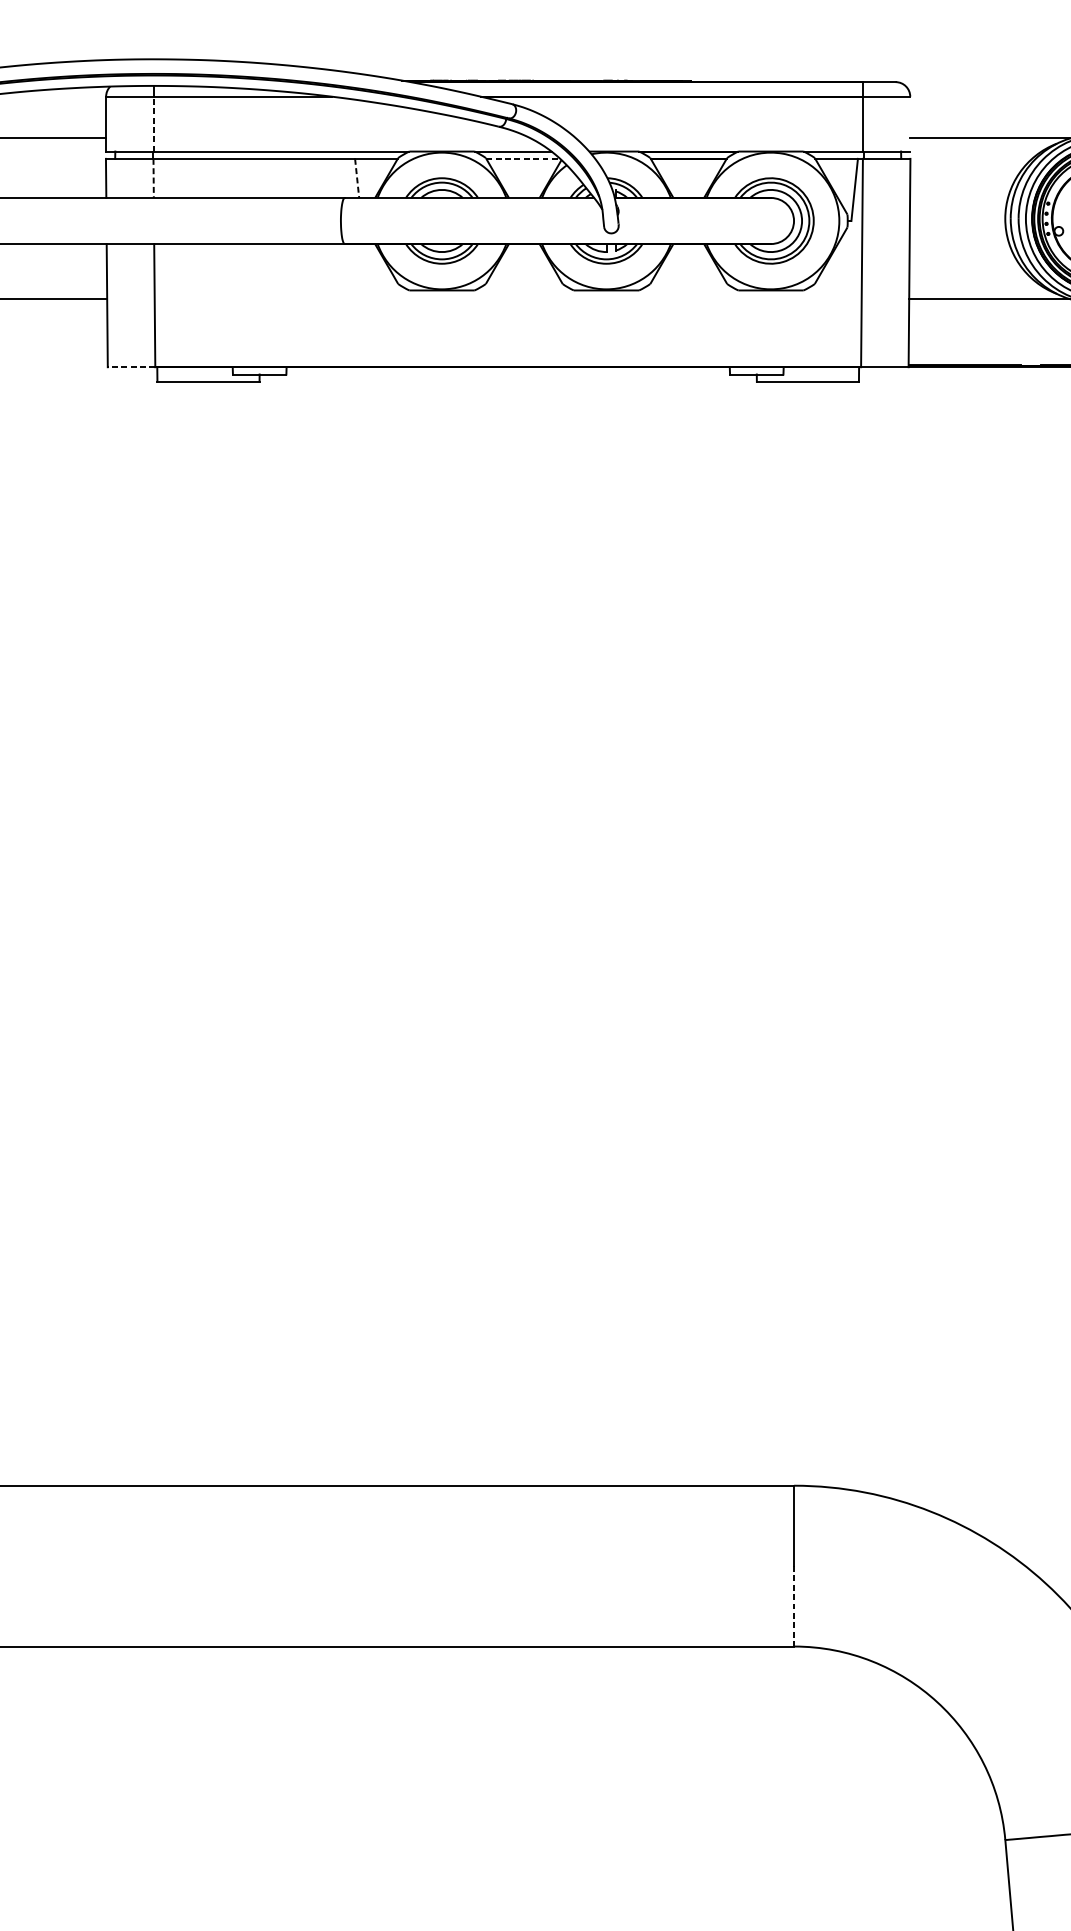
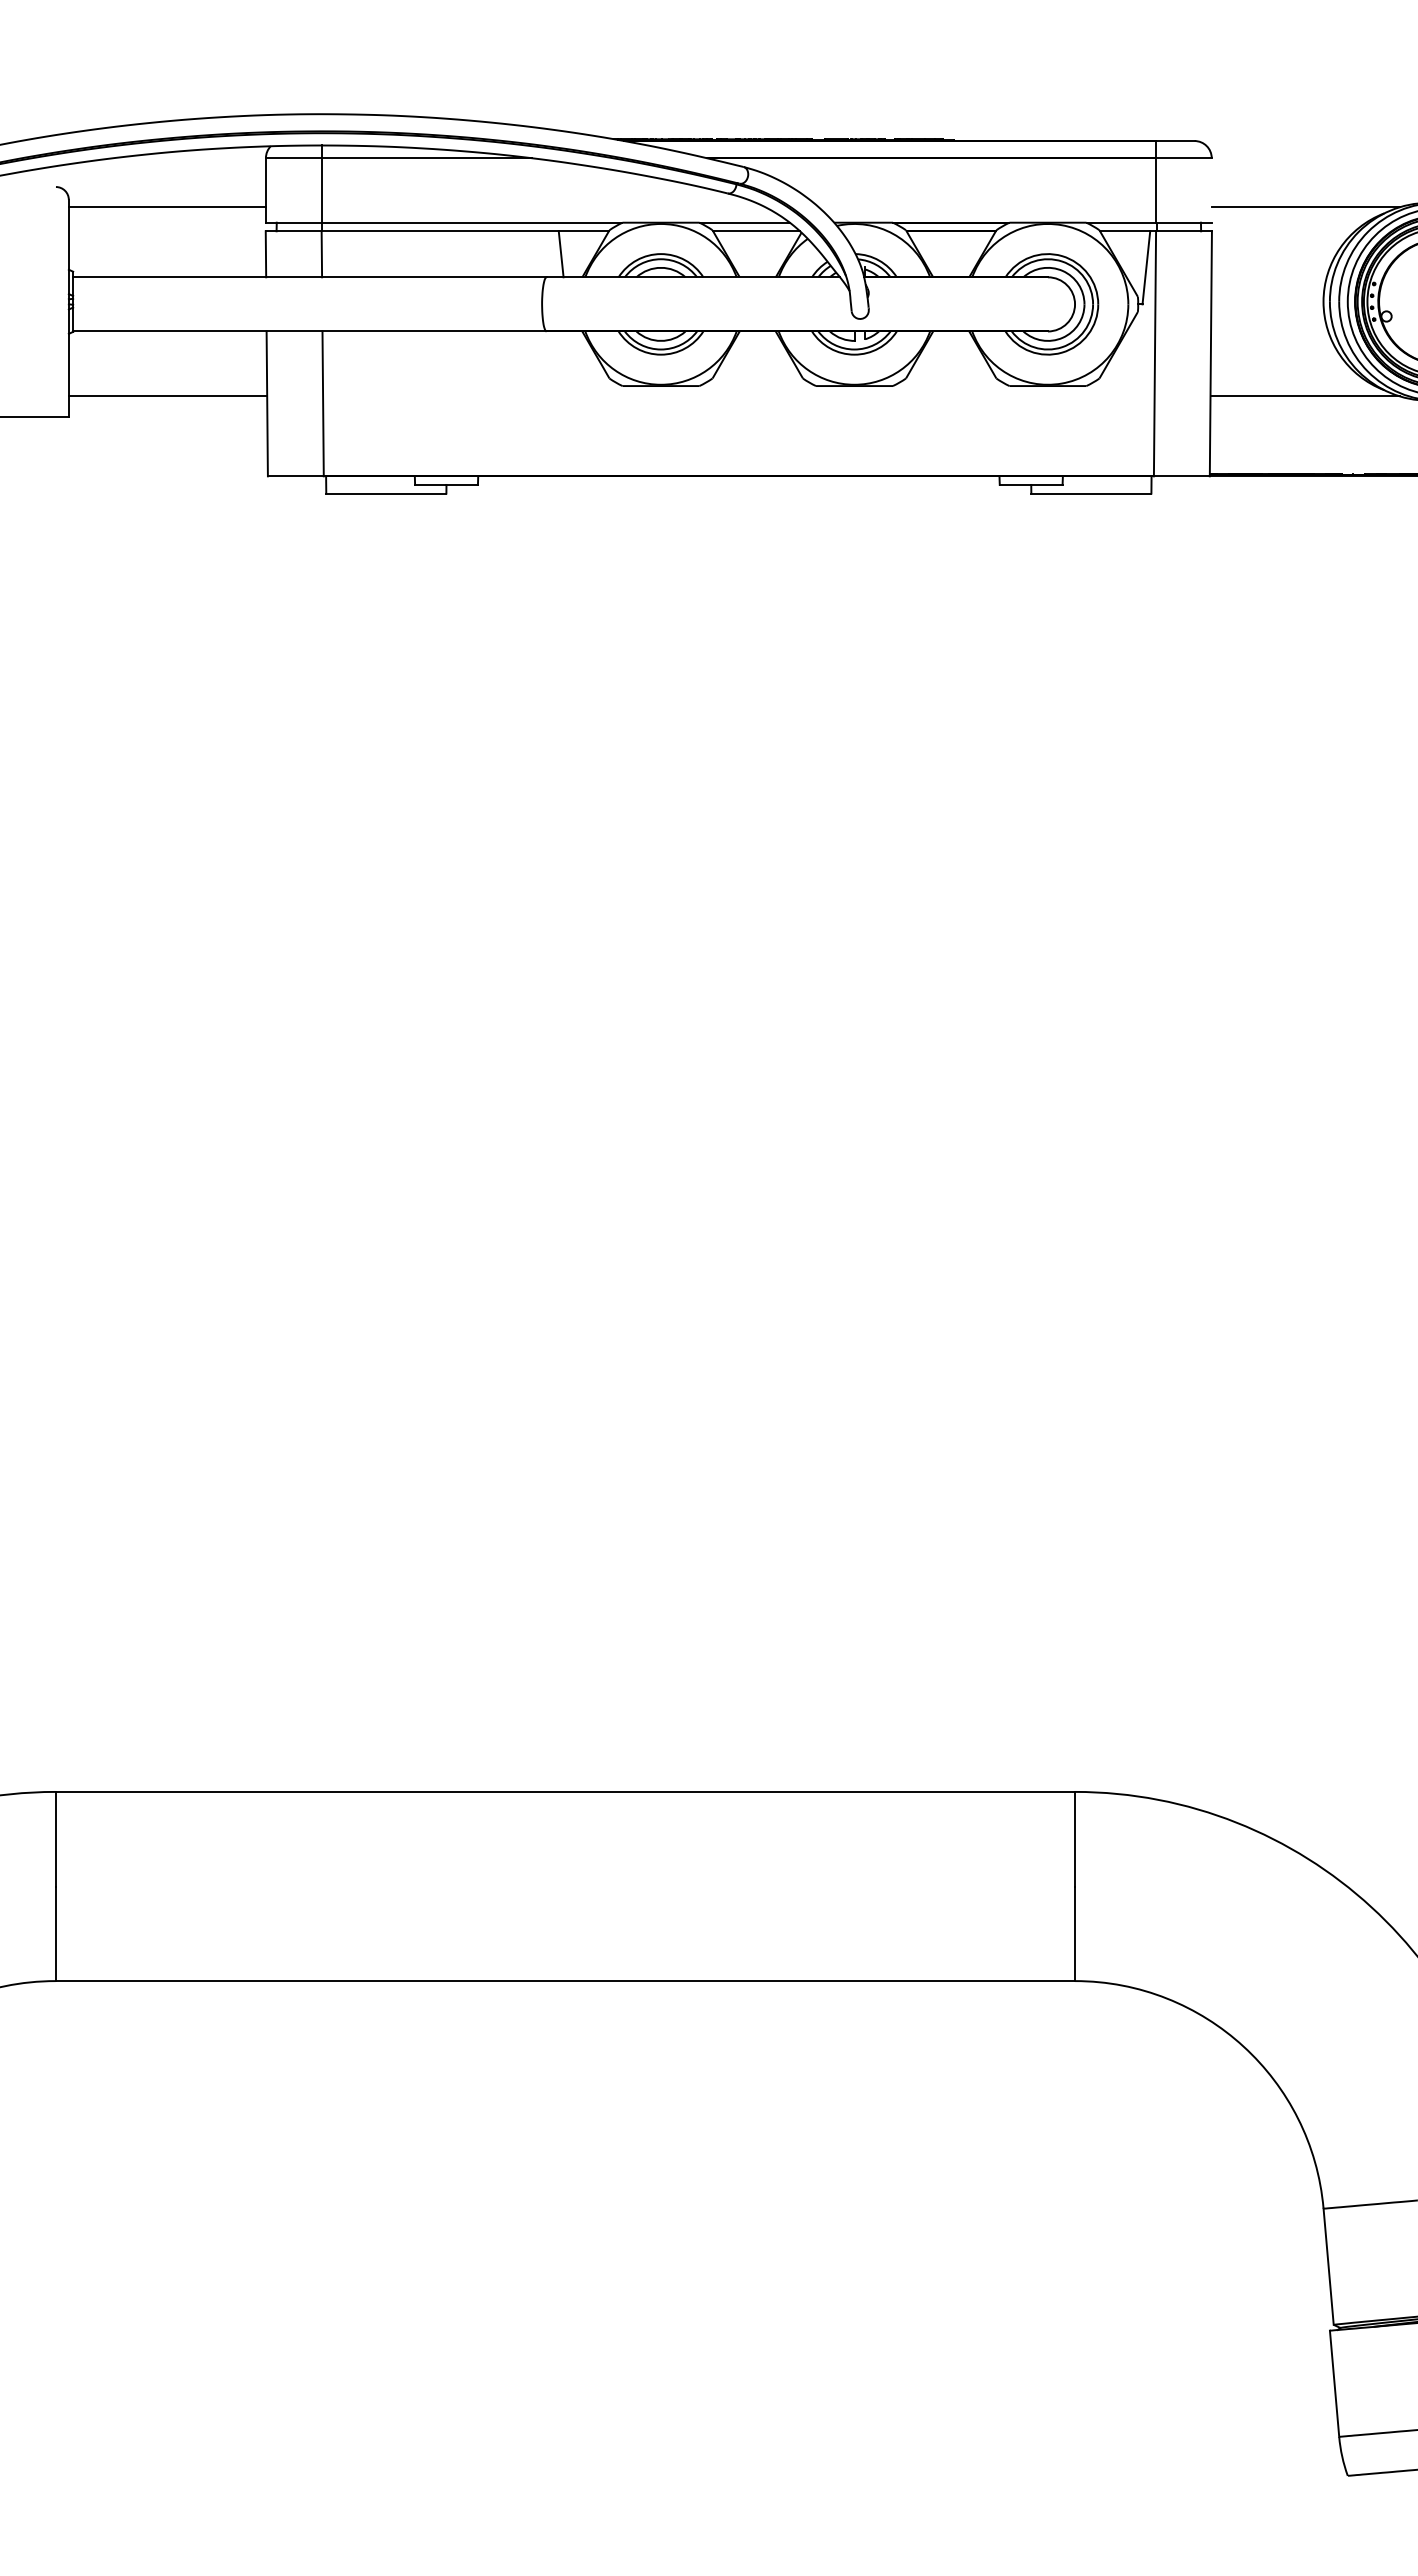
line: (153, 123) -> (321, 189), dashed -> solid
line: (524, 159) -> (757, 231), dashed -> solid
line: (153, 178) -> (321, 254), dashed -> solid
line: (357, 178) -> (561, 254), dashed -> solid
line: (131, 367) -> (295, 476), dashed -> solid
line: (794, 1606) -> (1075, 1934), dashed -> solid

